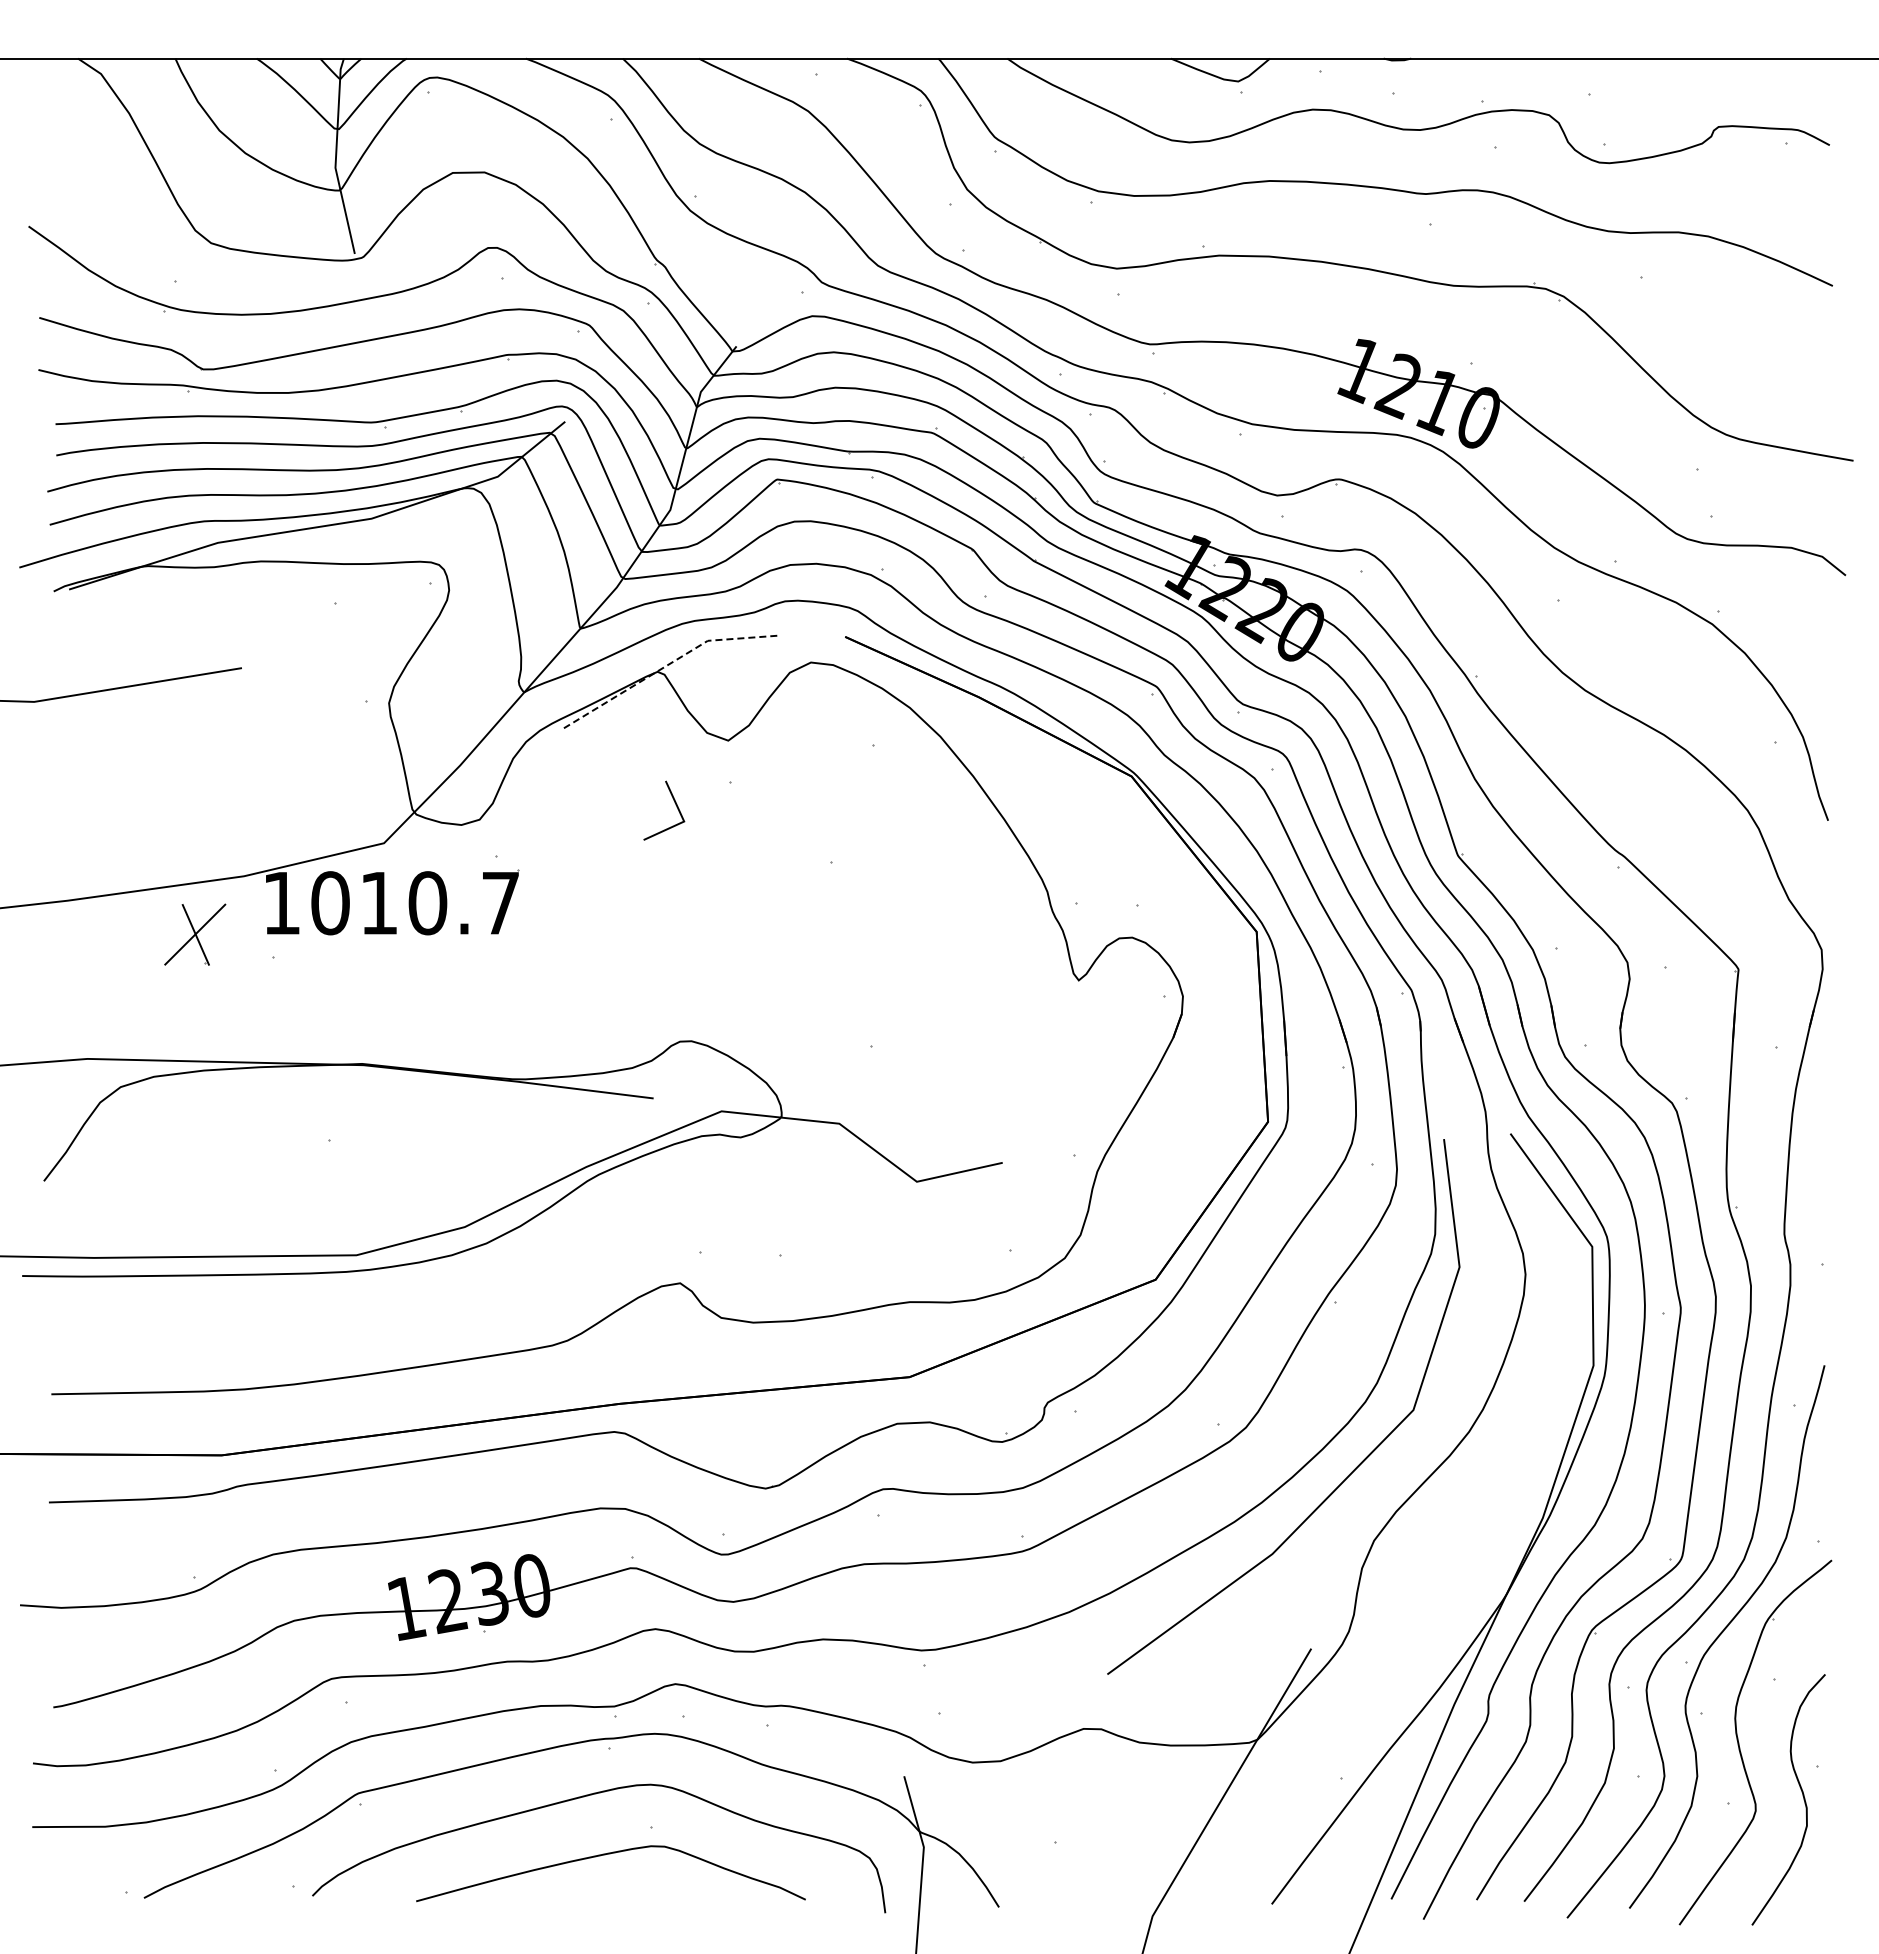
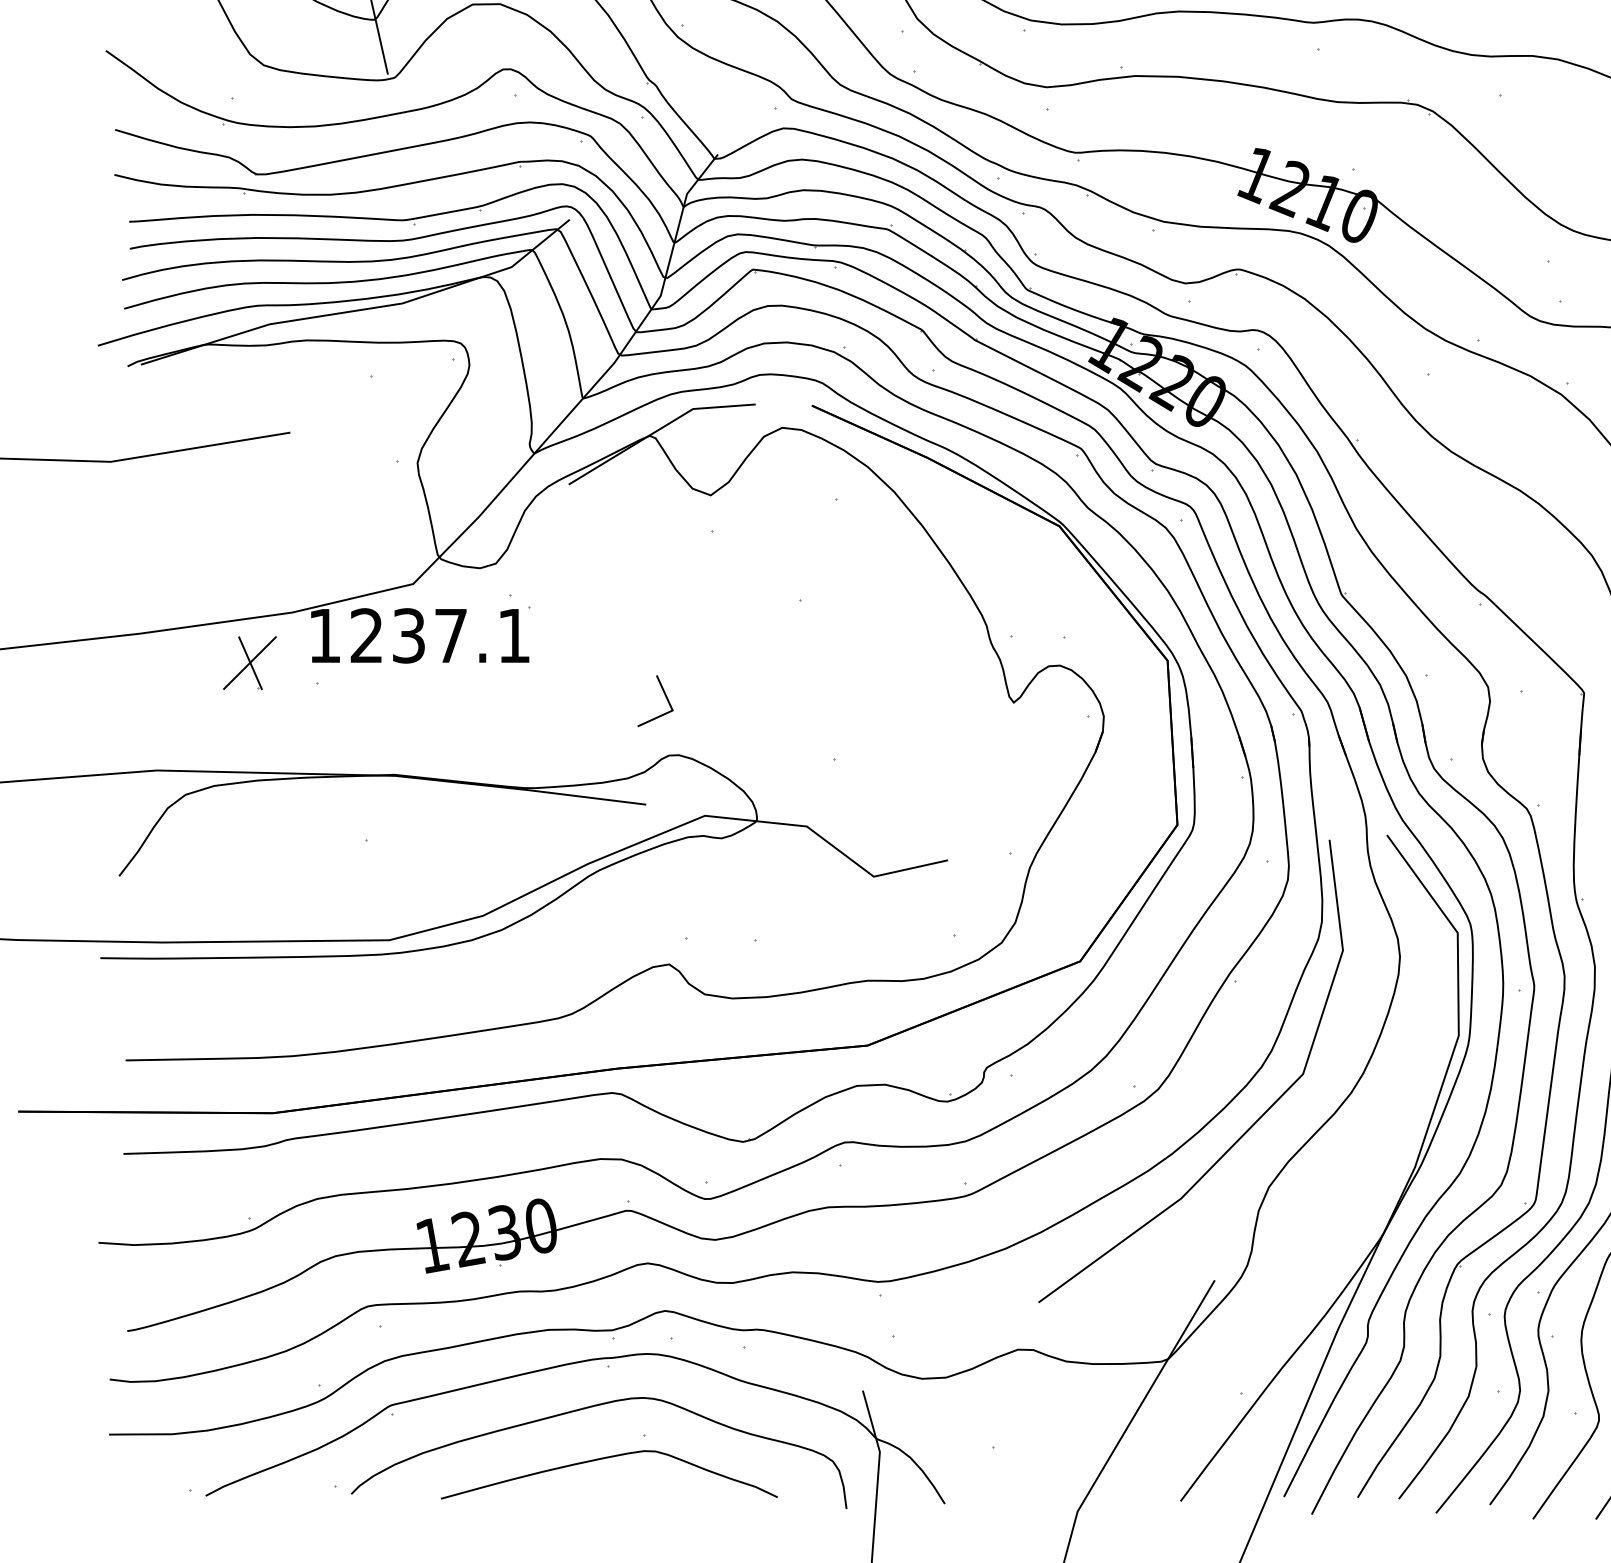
line: (667, 665) -> (658, 430), dashed -> solid
line: (675, 805) -> (665, 696), moved
text: (414, 903) -> (439, 636), 1010.7 -> 1237.1

